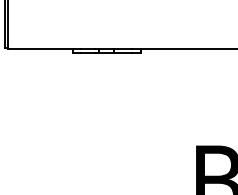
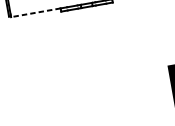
line: (40, 48) -> (35, 12), solid -> dashed

